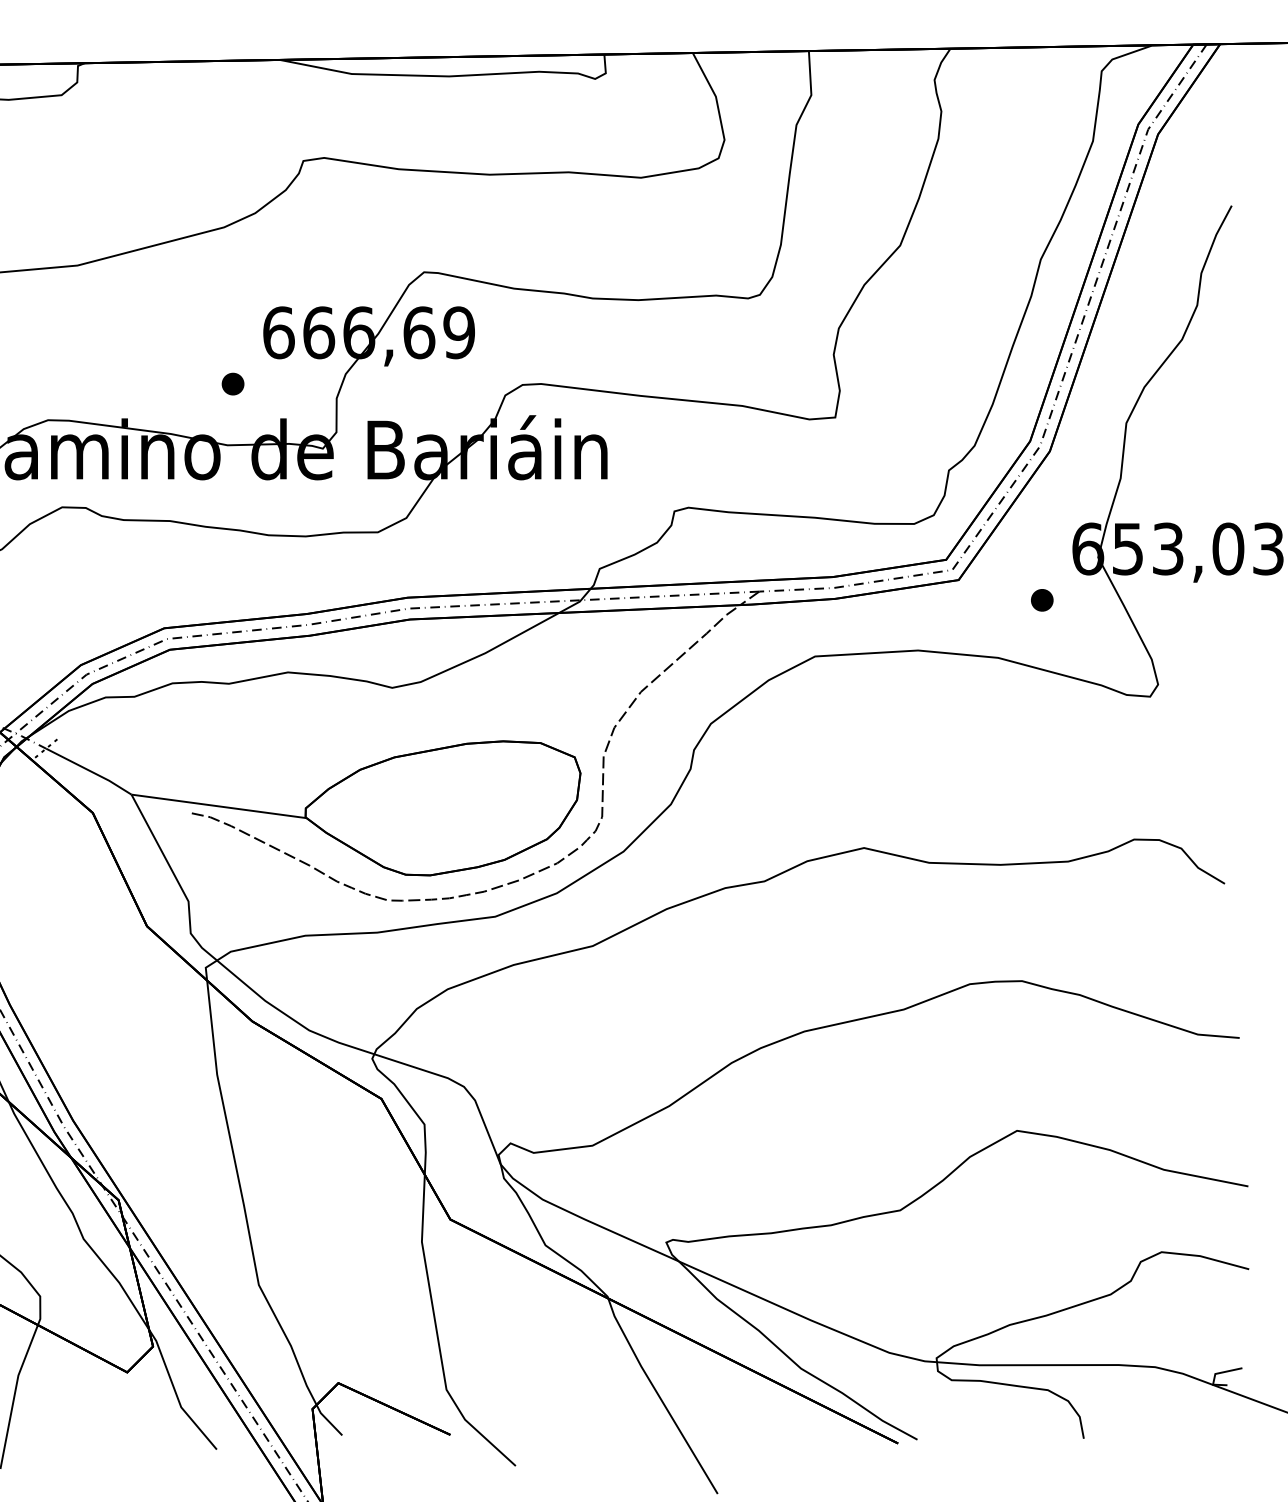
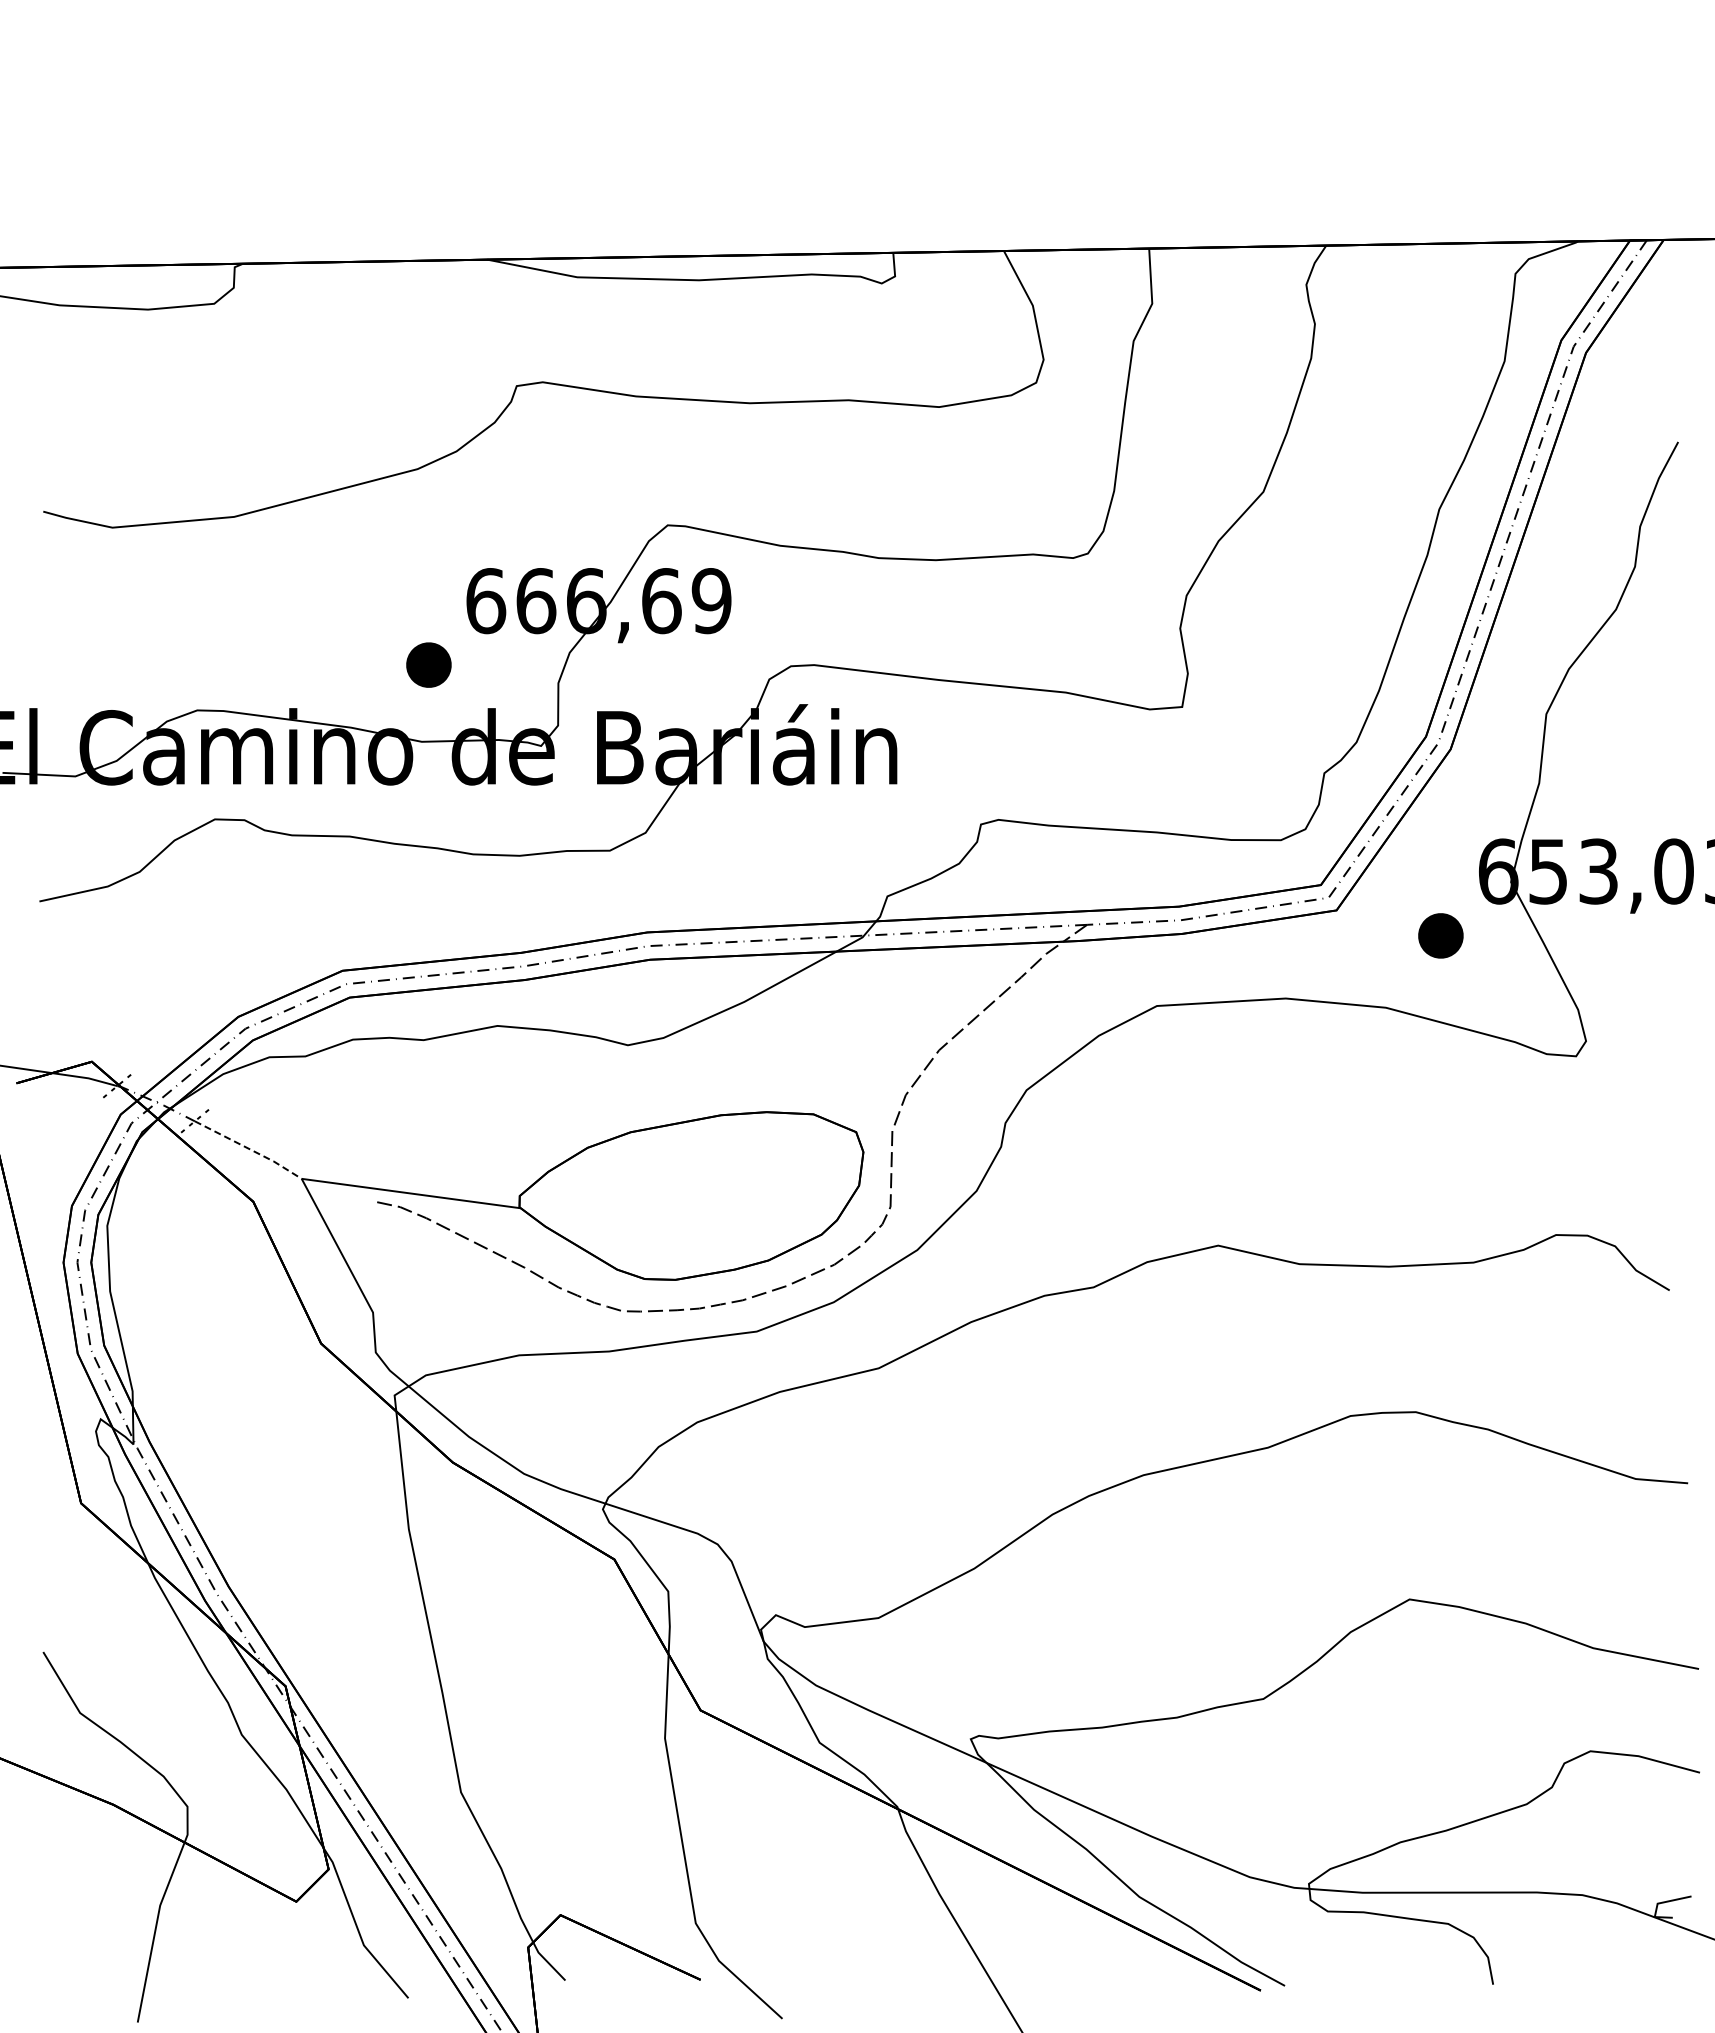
part: (232, 384) -> (428, 665), size x1.6
part: (1042, 600) -> (1441, 935), size x1.6
line: (89, 771) -> (249, 1149), solid -> dashed

